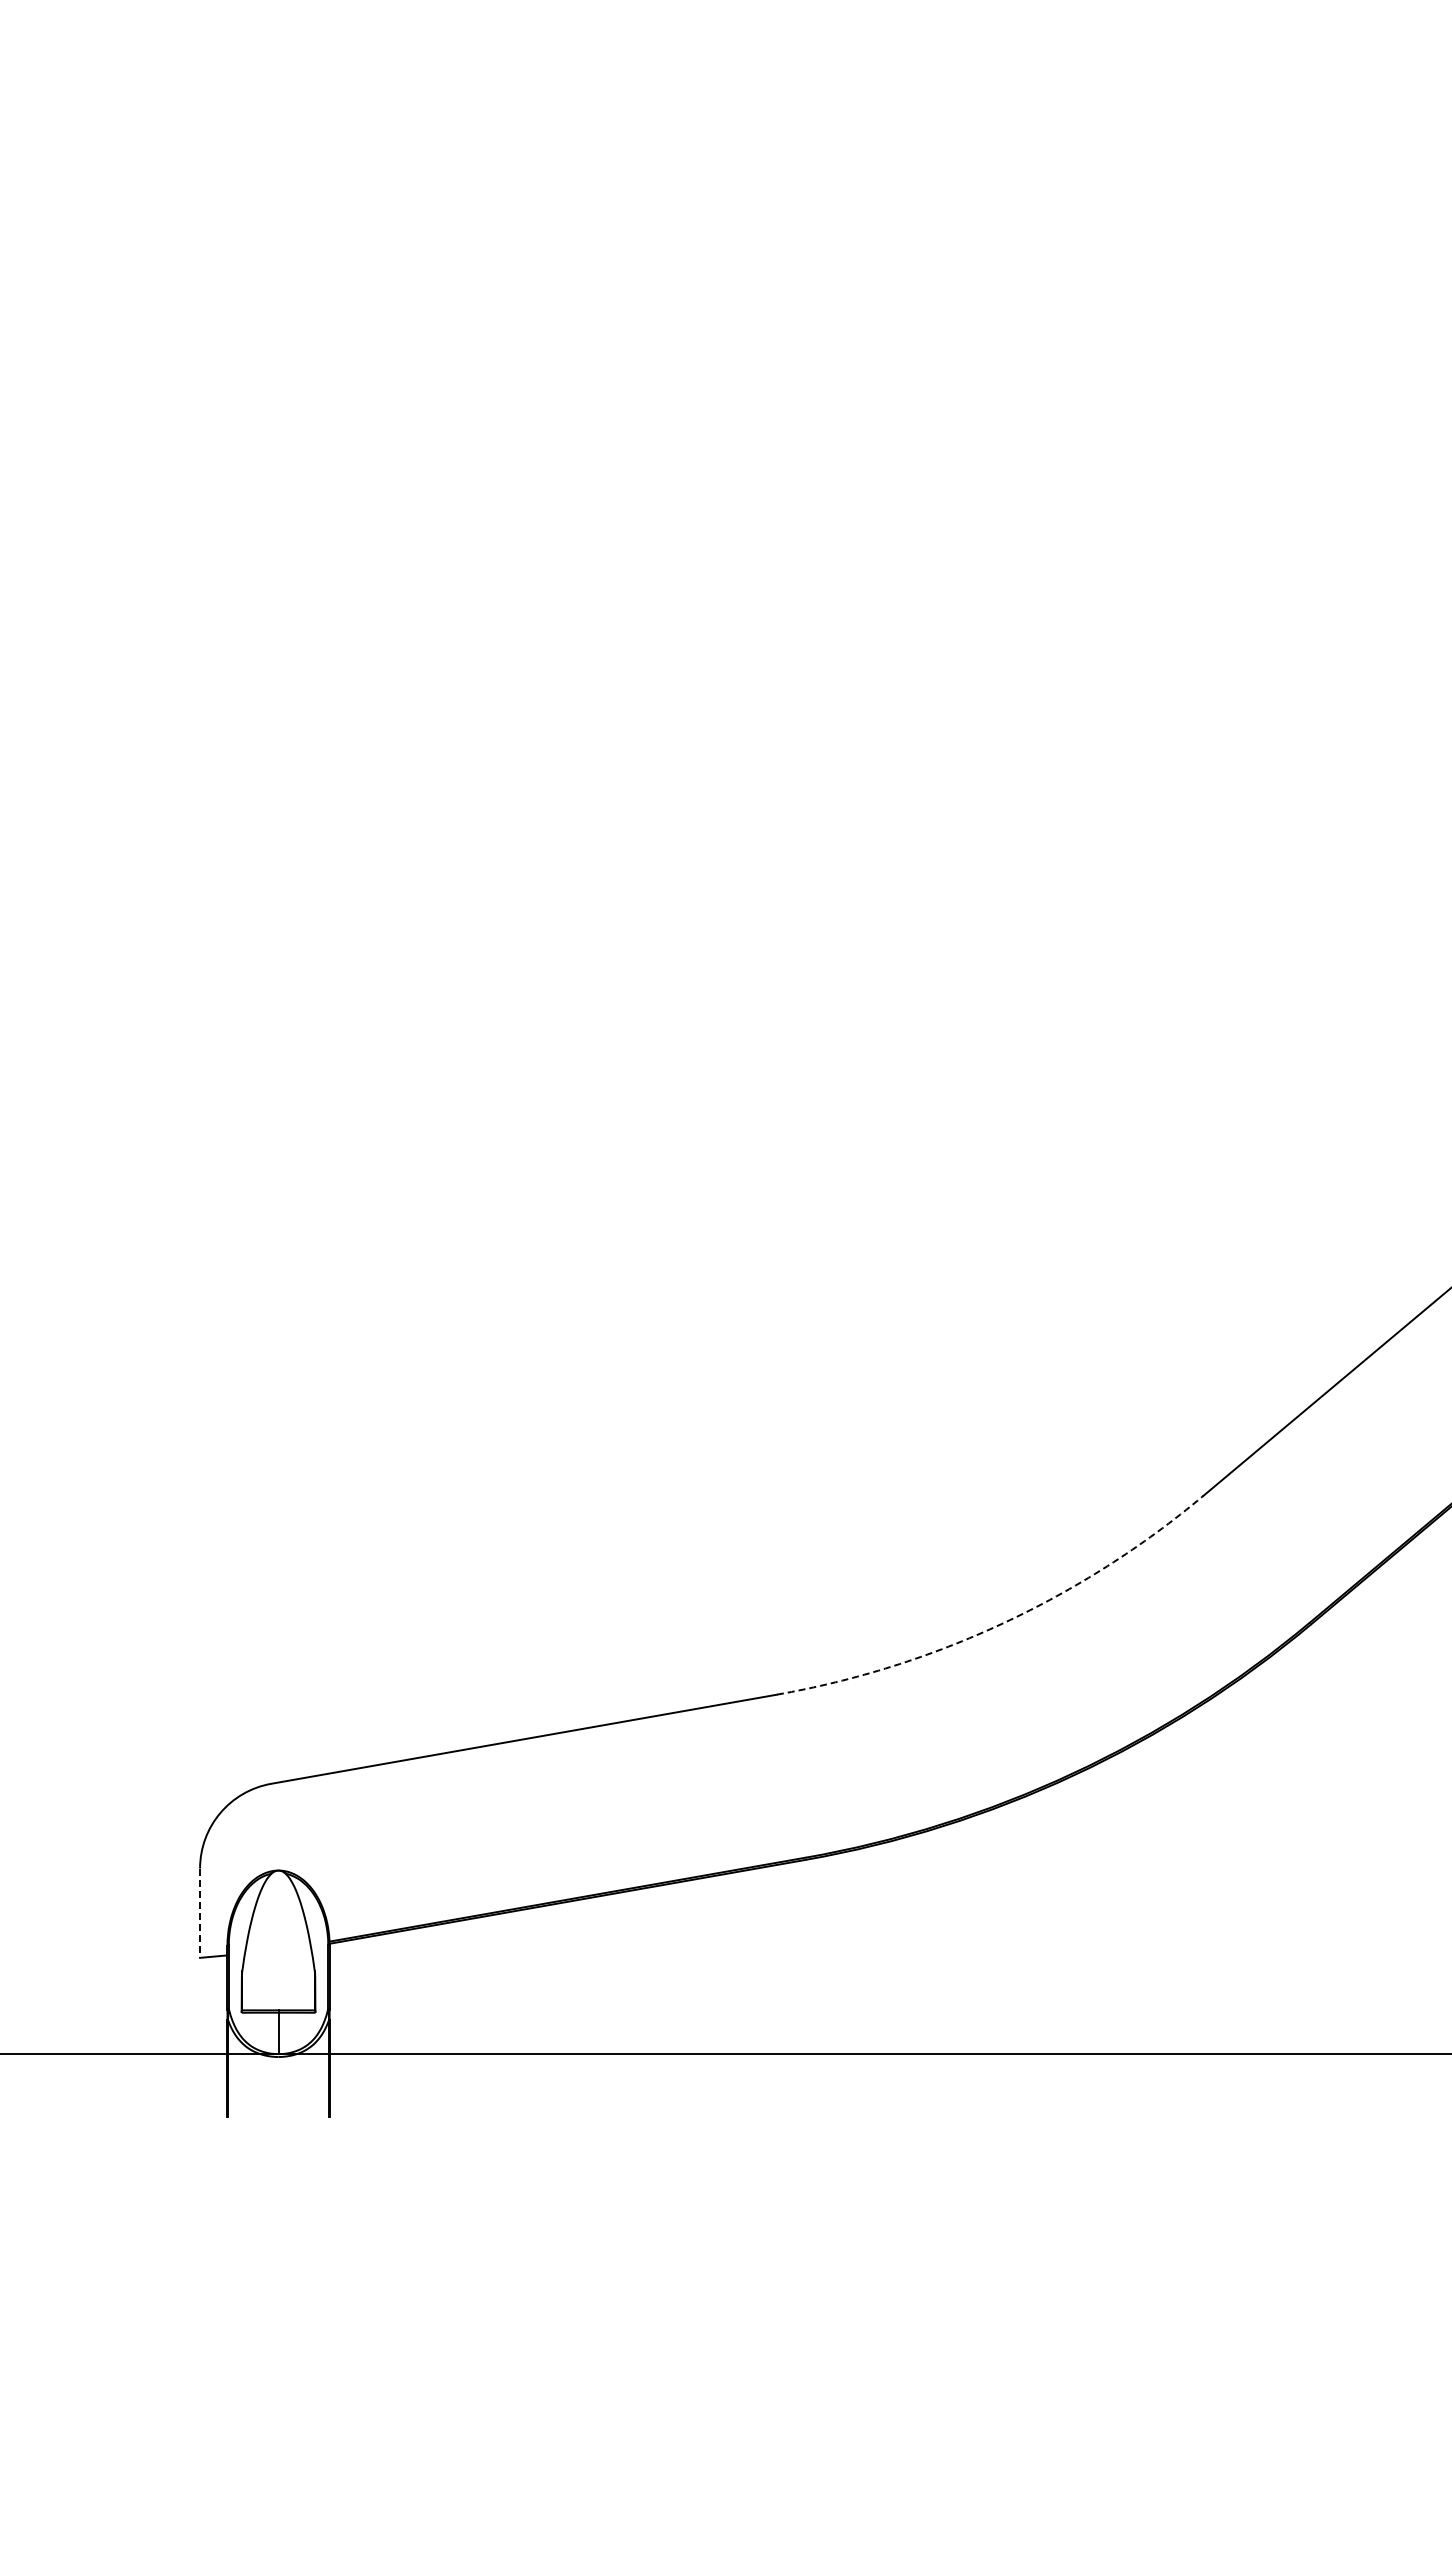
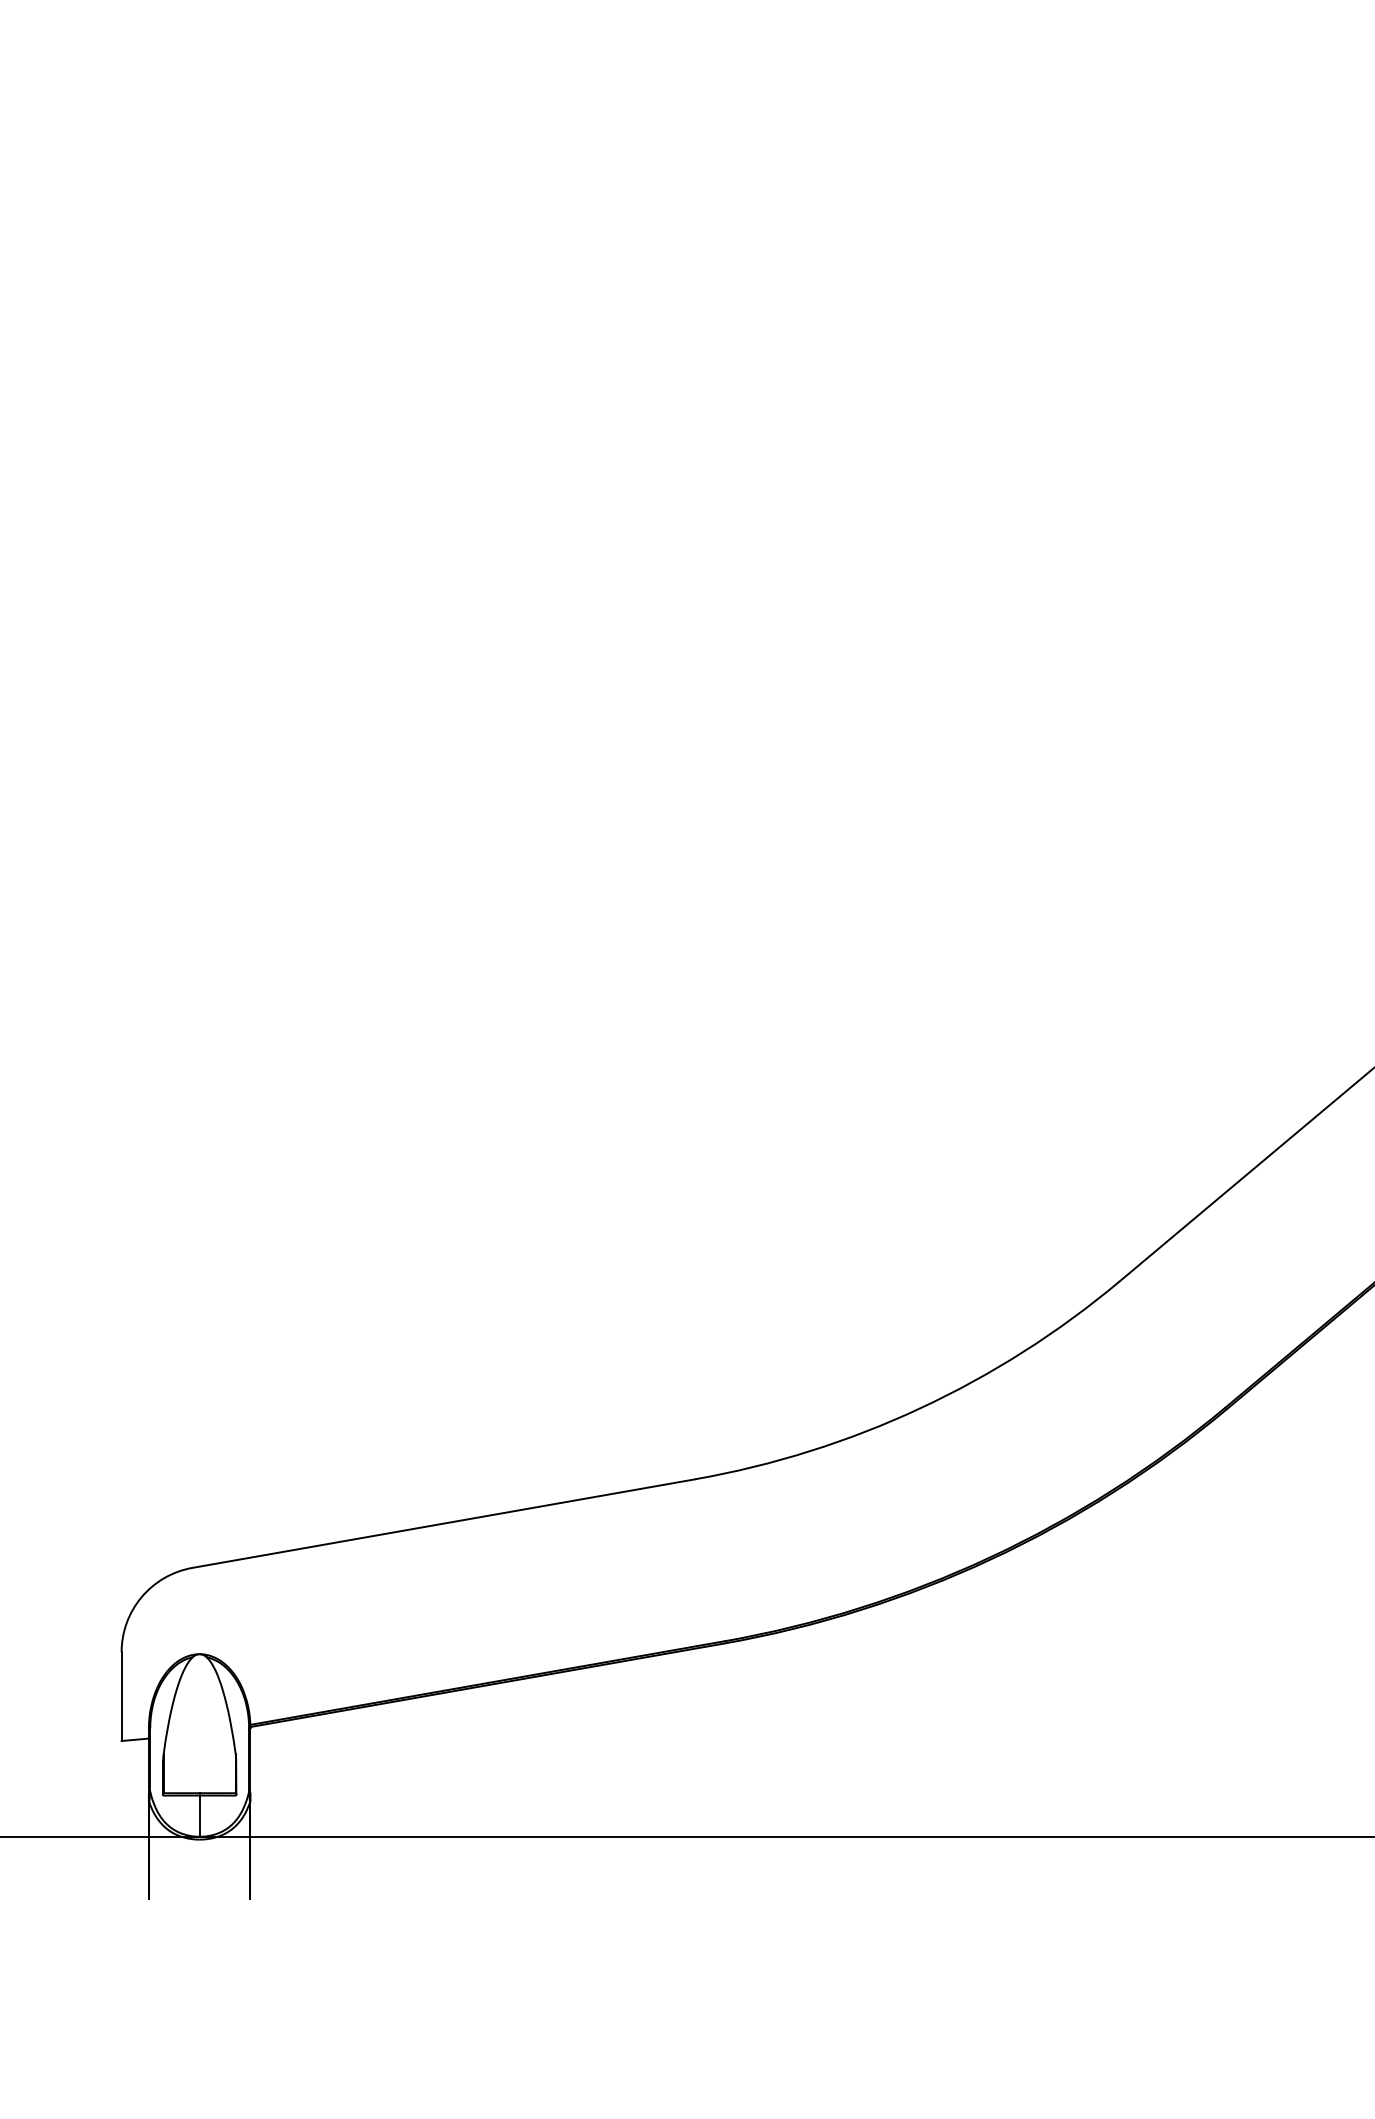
arc: (1003, 1623) -> (920, 1408), dashed -> solid
line: (200, 1913) -> (122, 1696), dashed -> solid

